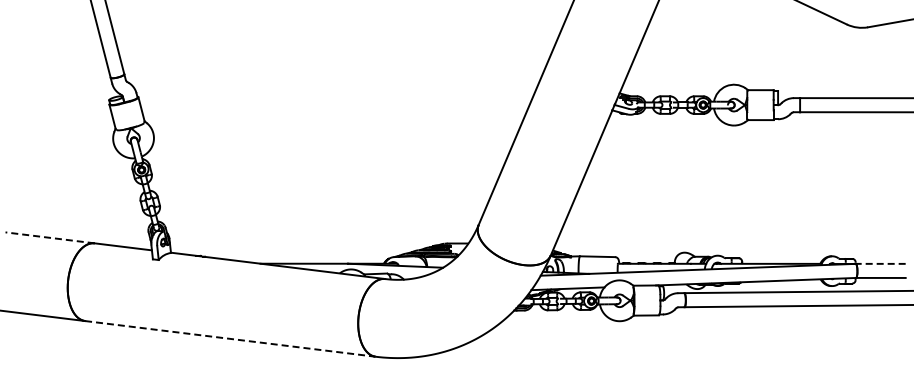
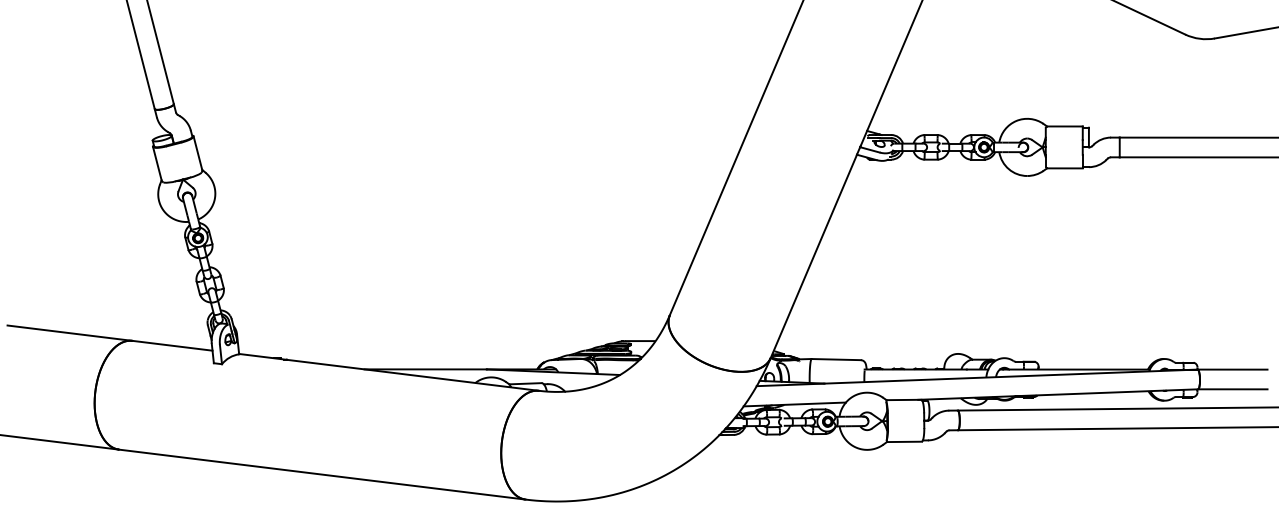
line: (50, 237) -> (70, 332), dashed -> solid
line: (880, 263) -> (1232, 369), dashed -> solid
line: (230, 338) -> (322, 474), dashed -> solid

